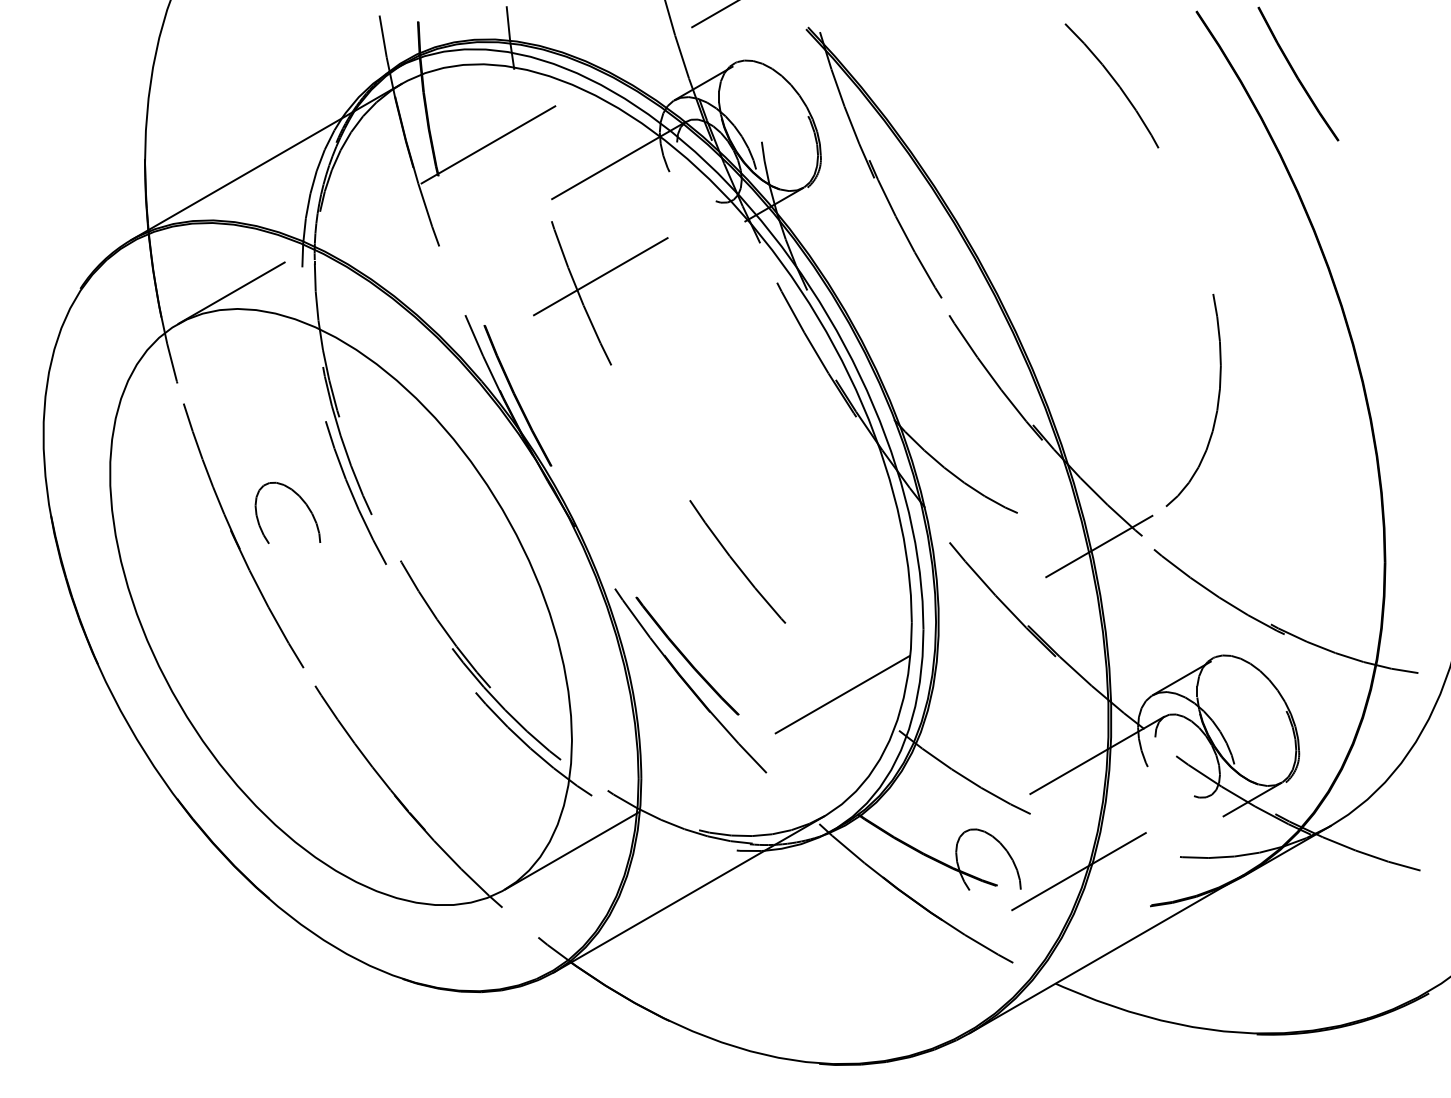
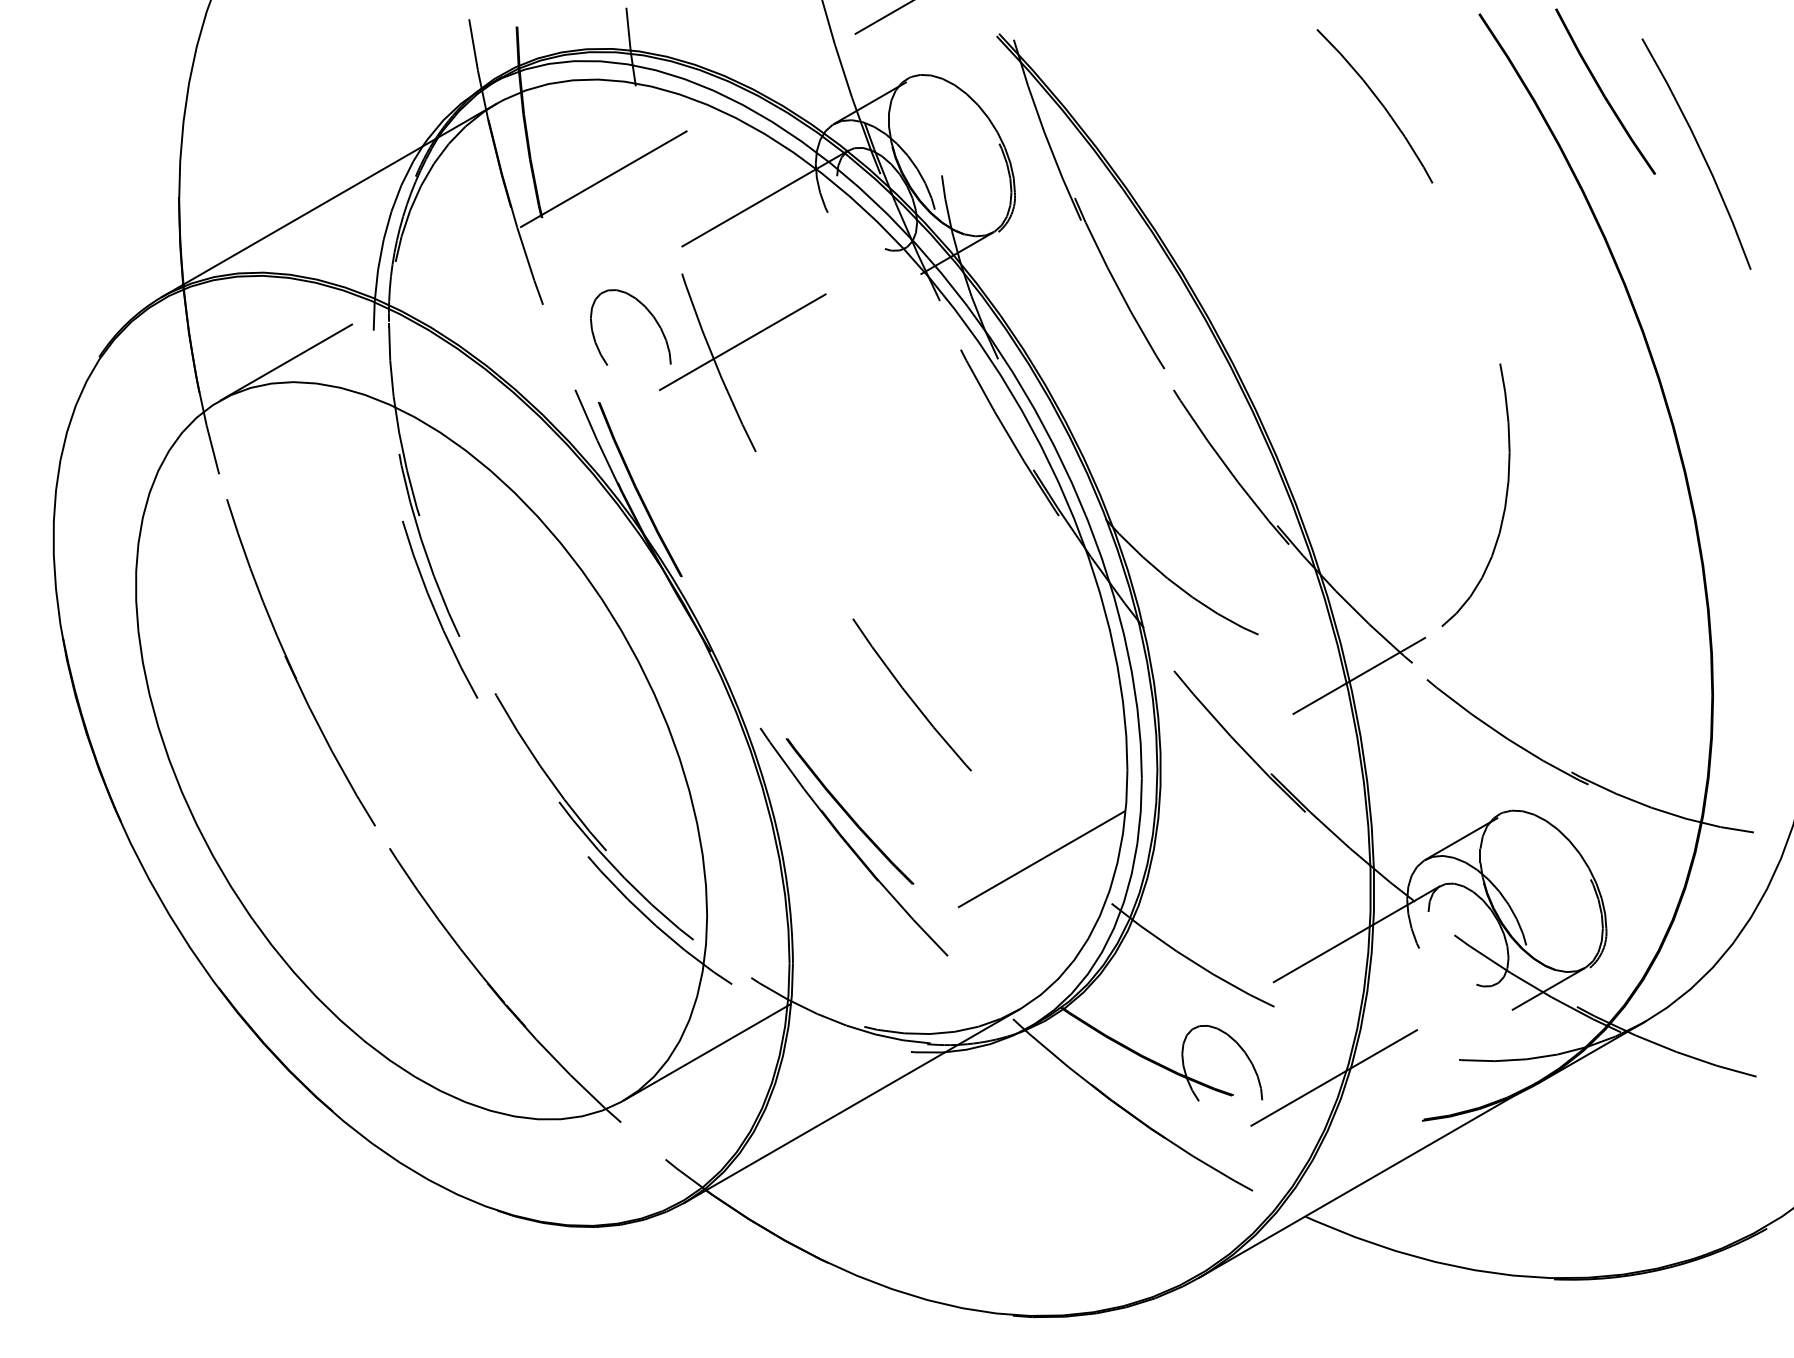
curve: (1375, 123) -> (1700, 152), added
part: (302, 500) -> (648, 312), moved

